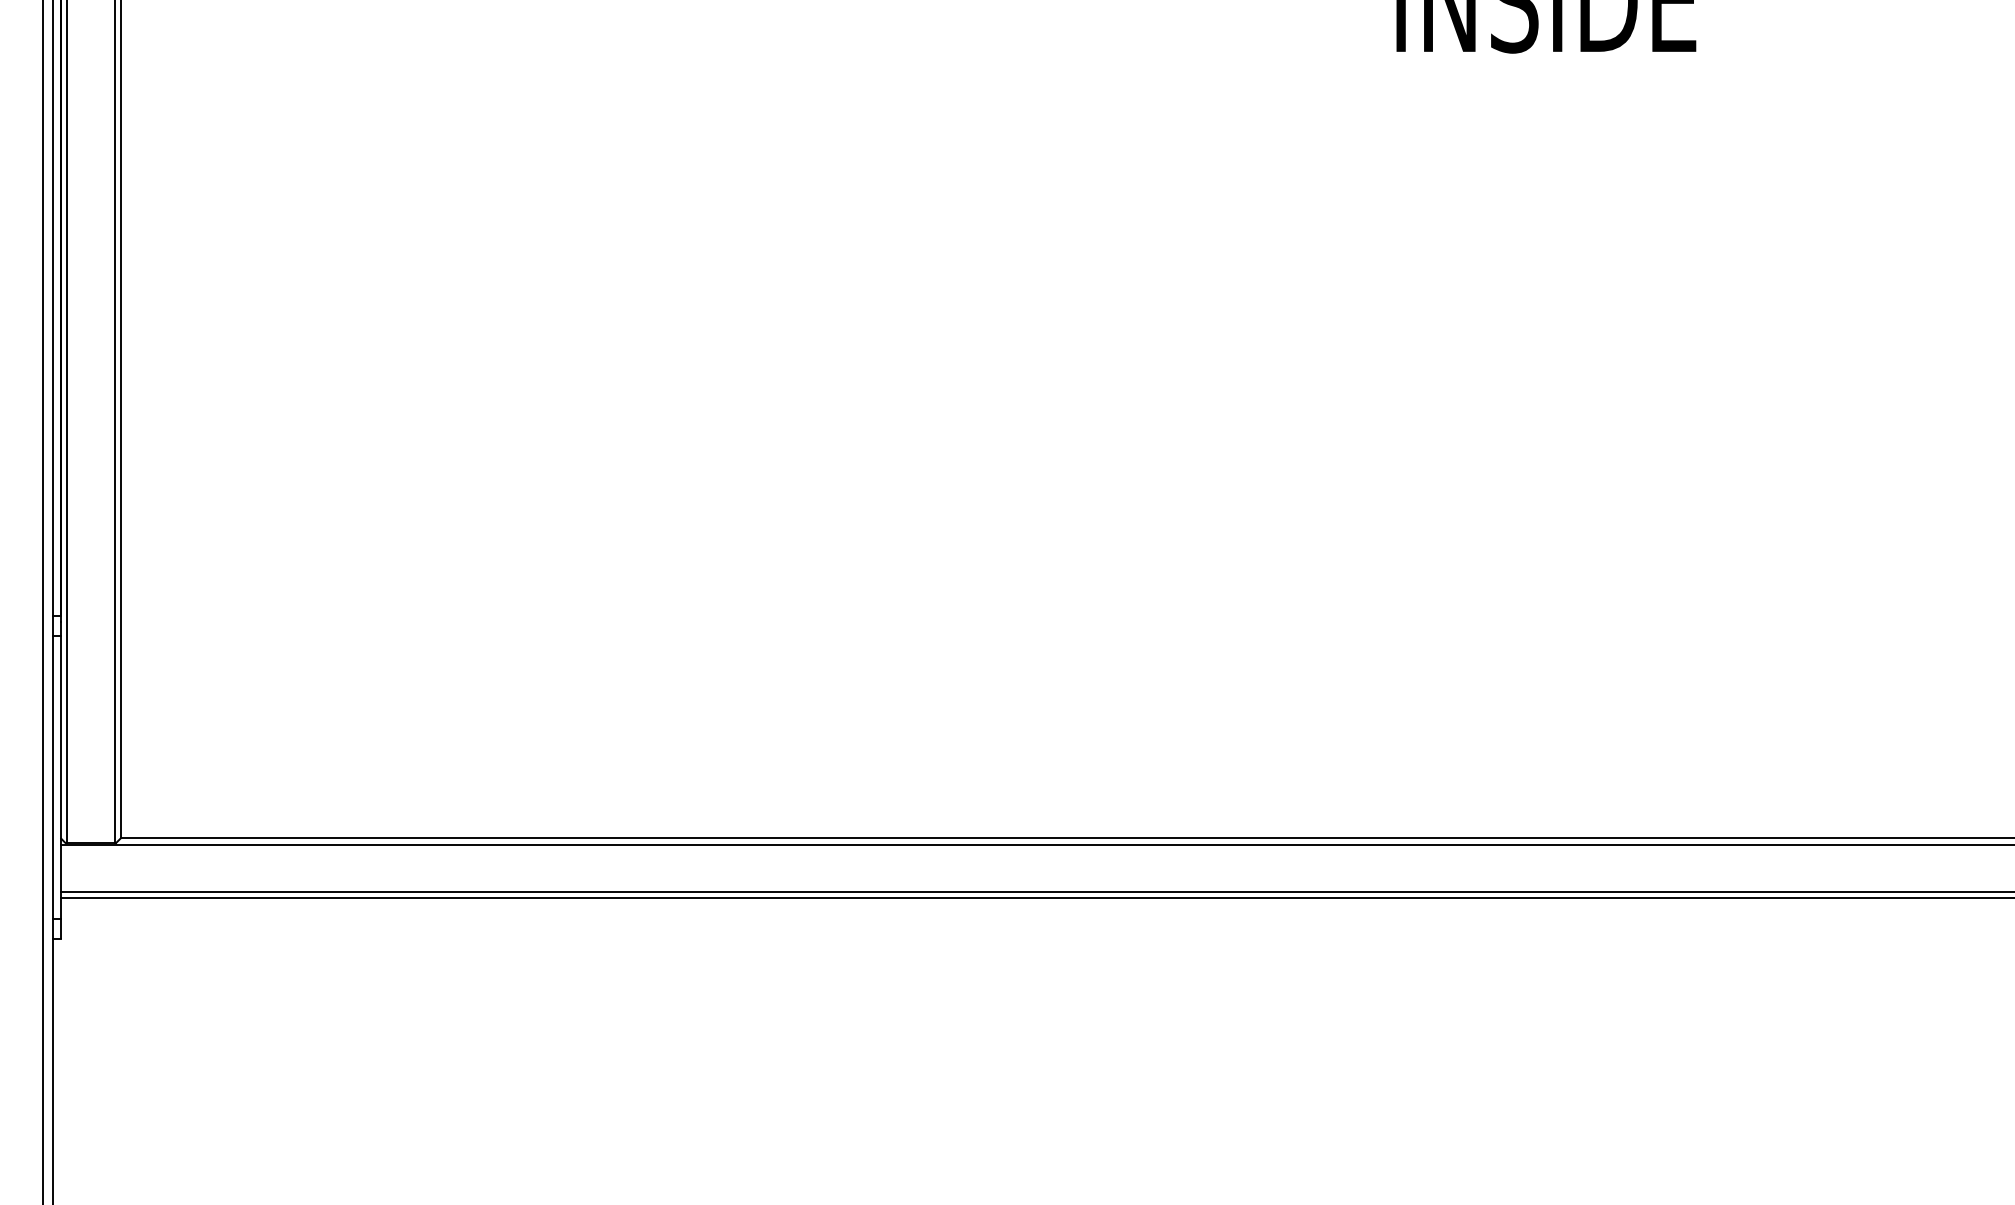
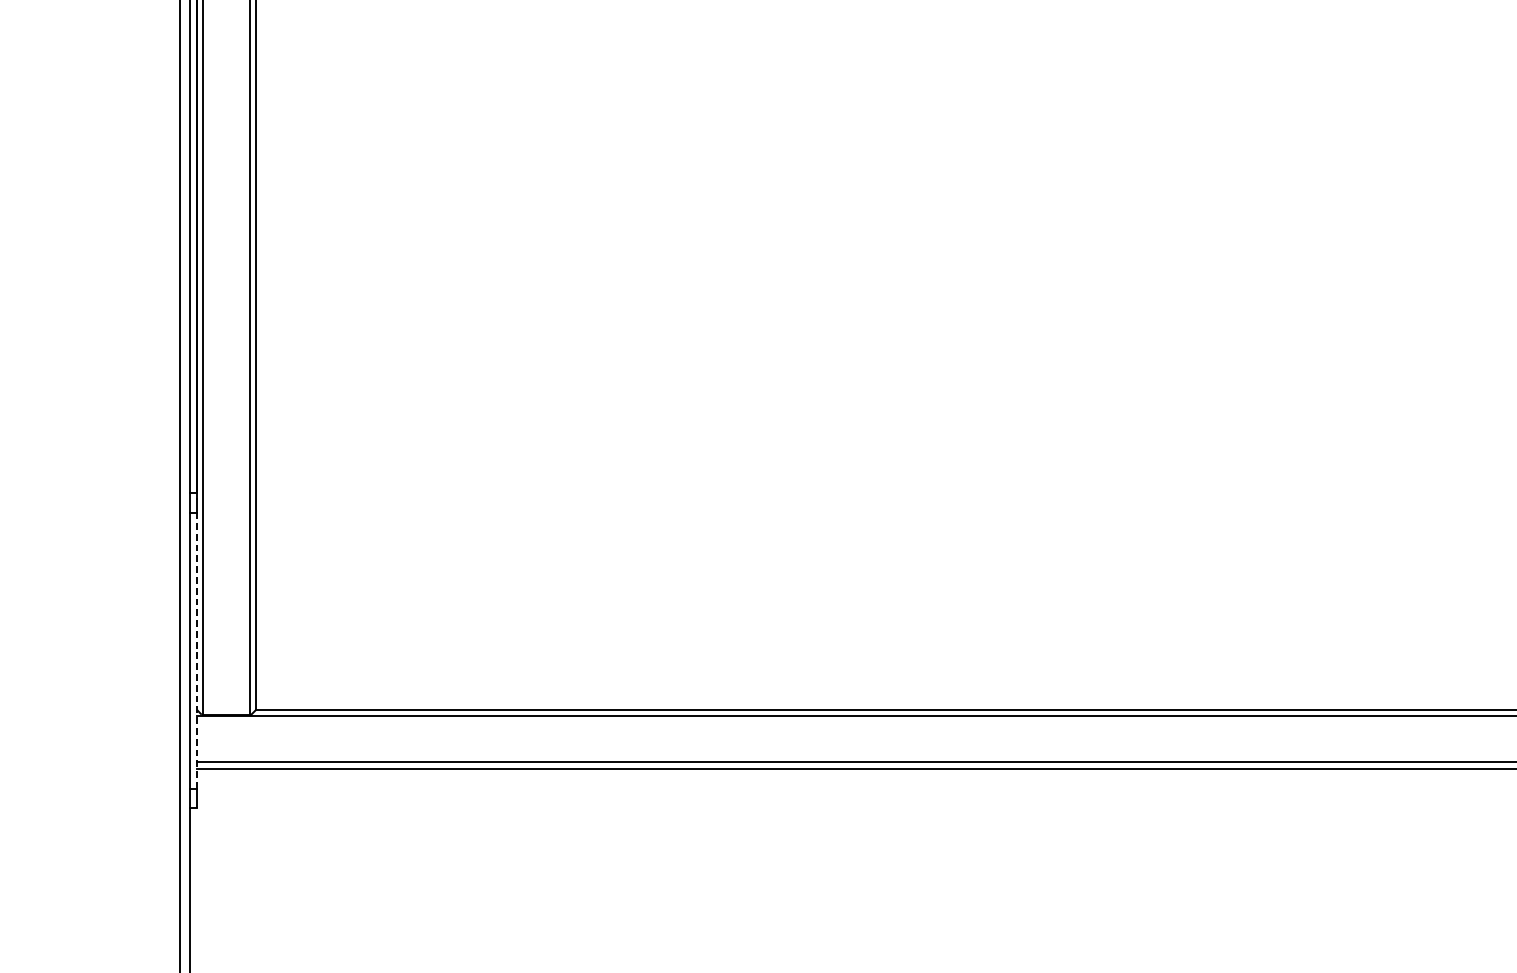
line: (60, 777) -> (196, 650), solid -> dashed

